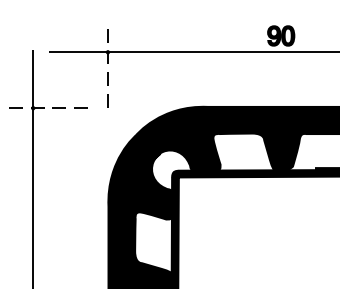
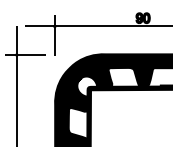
line: (107, 69) -> (54, 35), dashed -> solid
line: (50, 107) -> (25, 54), dashed -> solid

